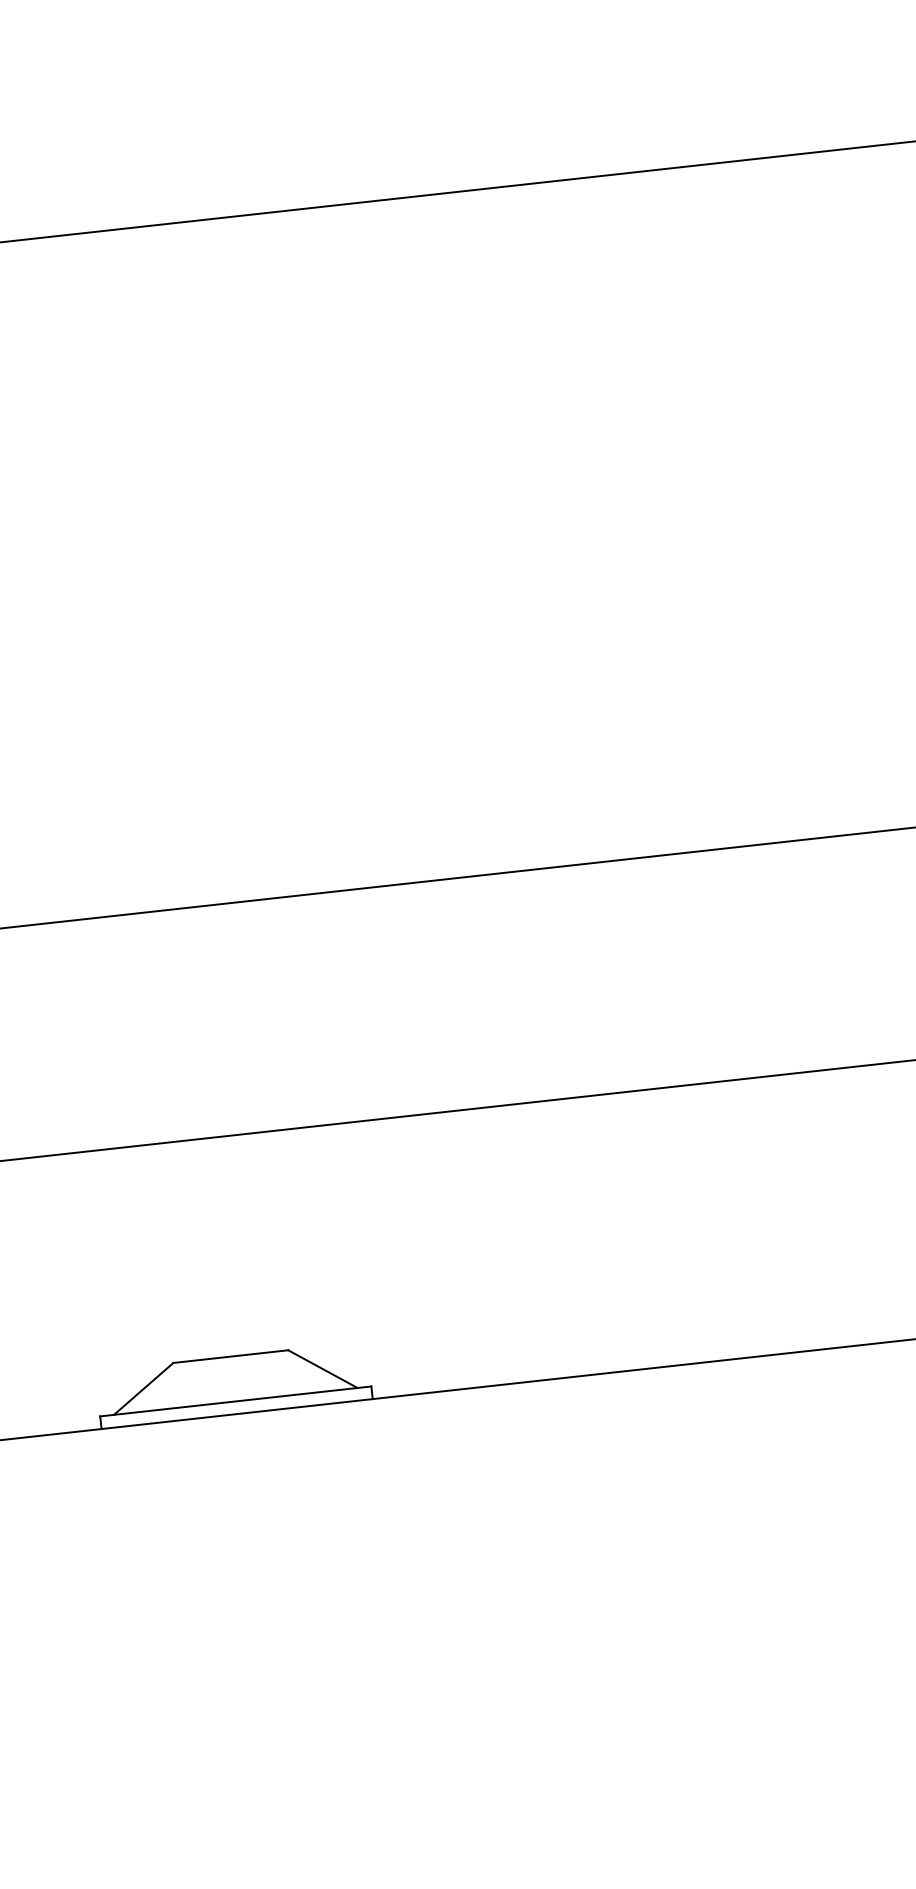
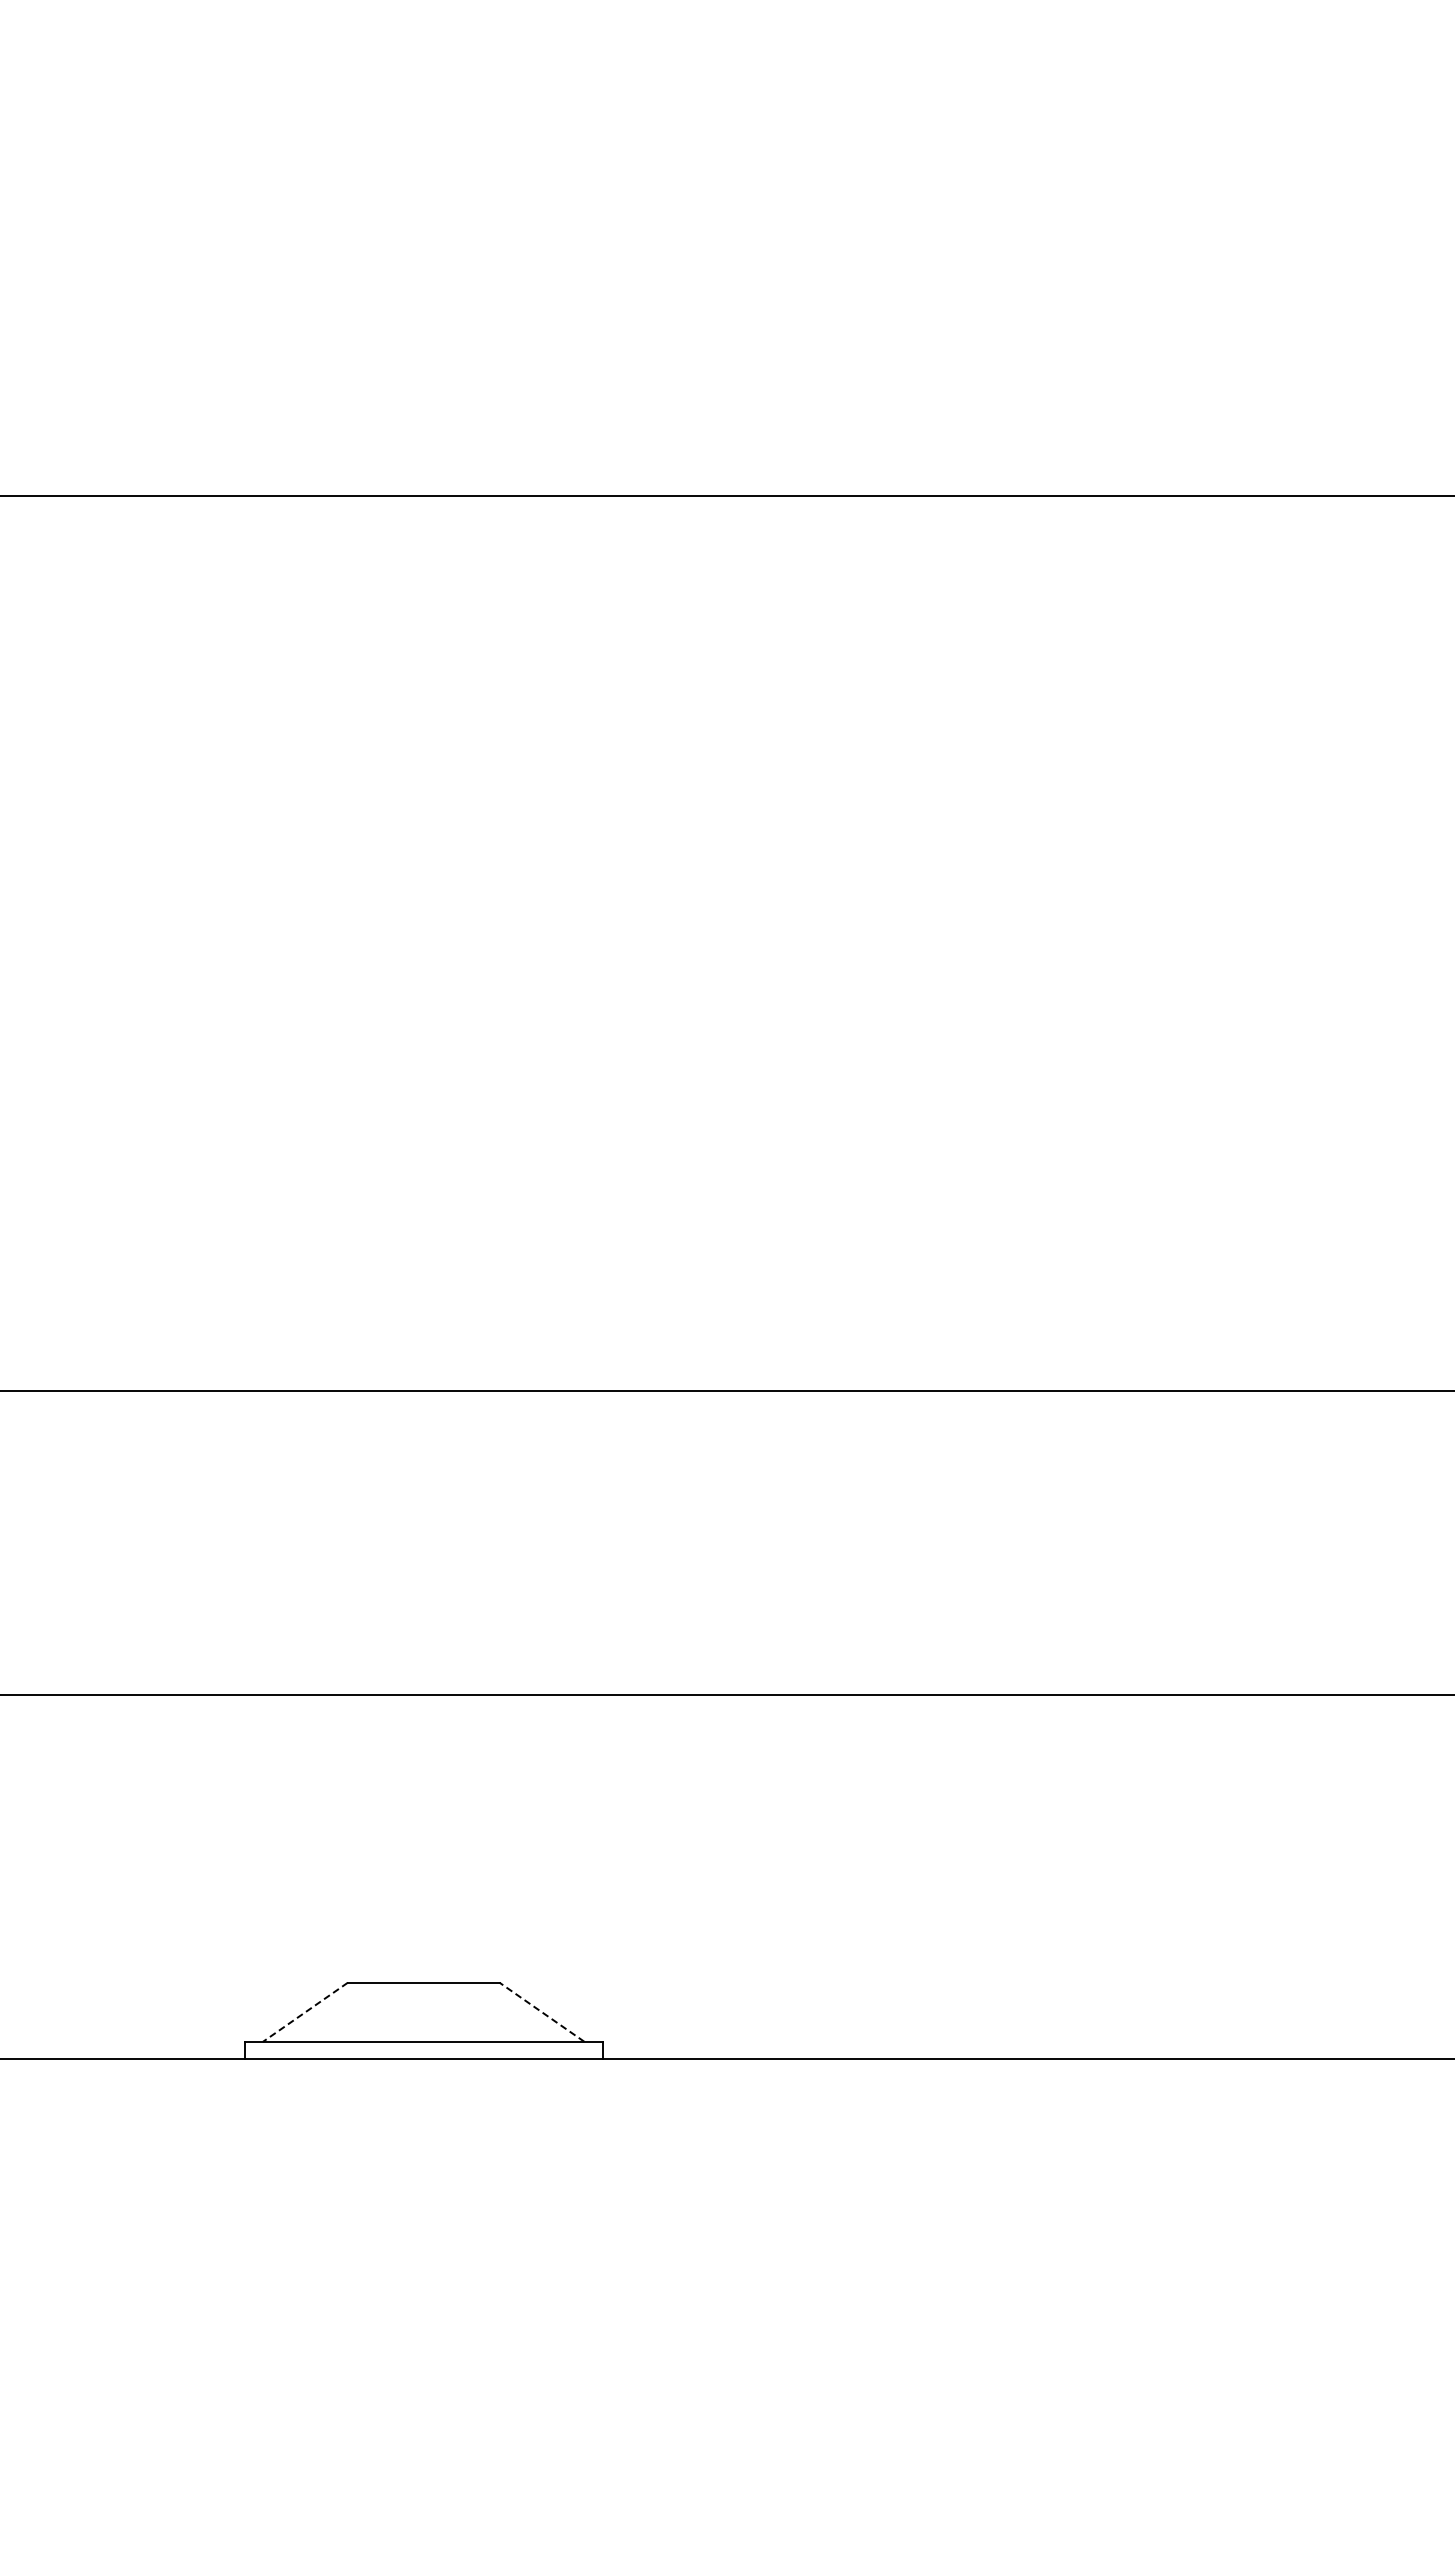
line: (323, 1369) -> (542, 2012), solid -> dashed
line: (143, 1389) -> (305, 2012), solid -> dashed

